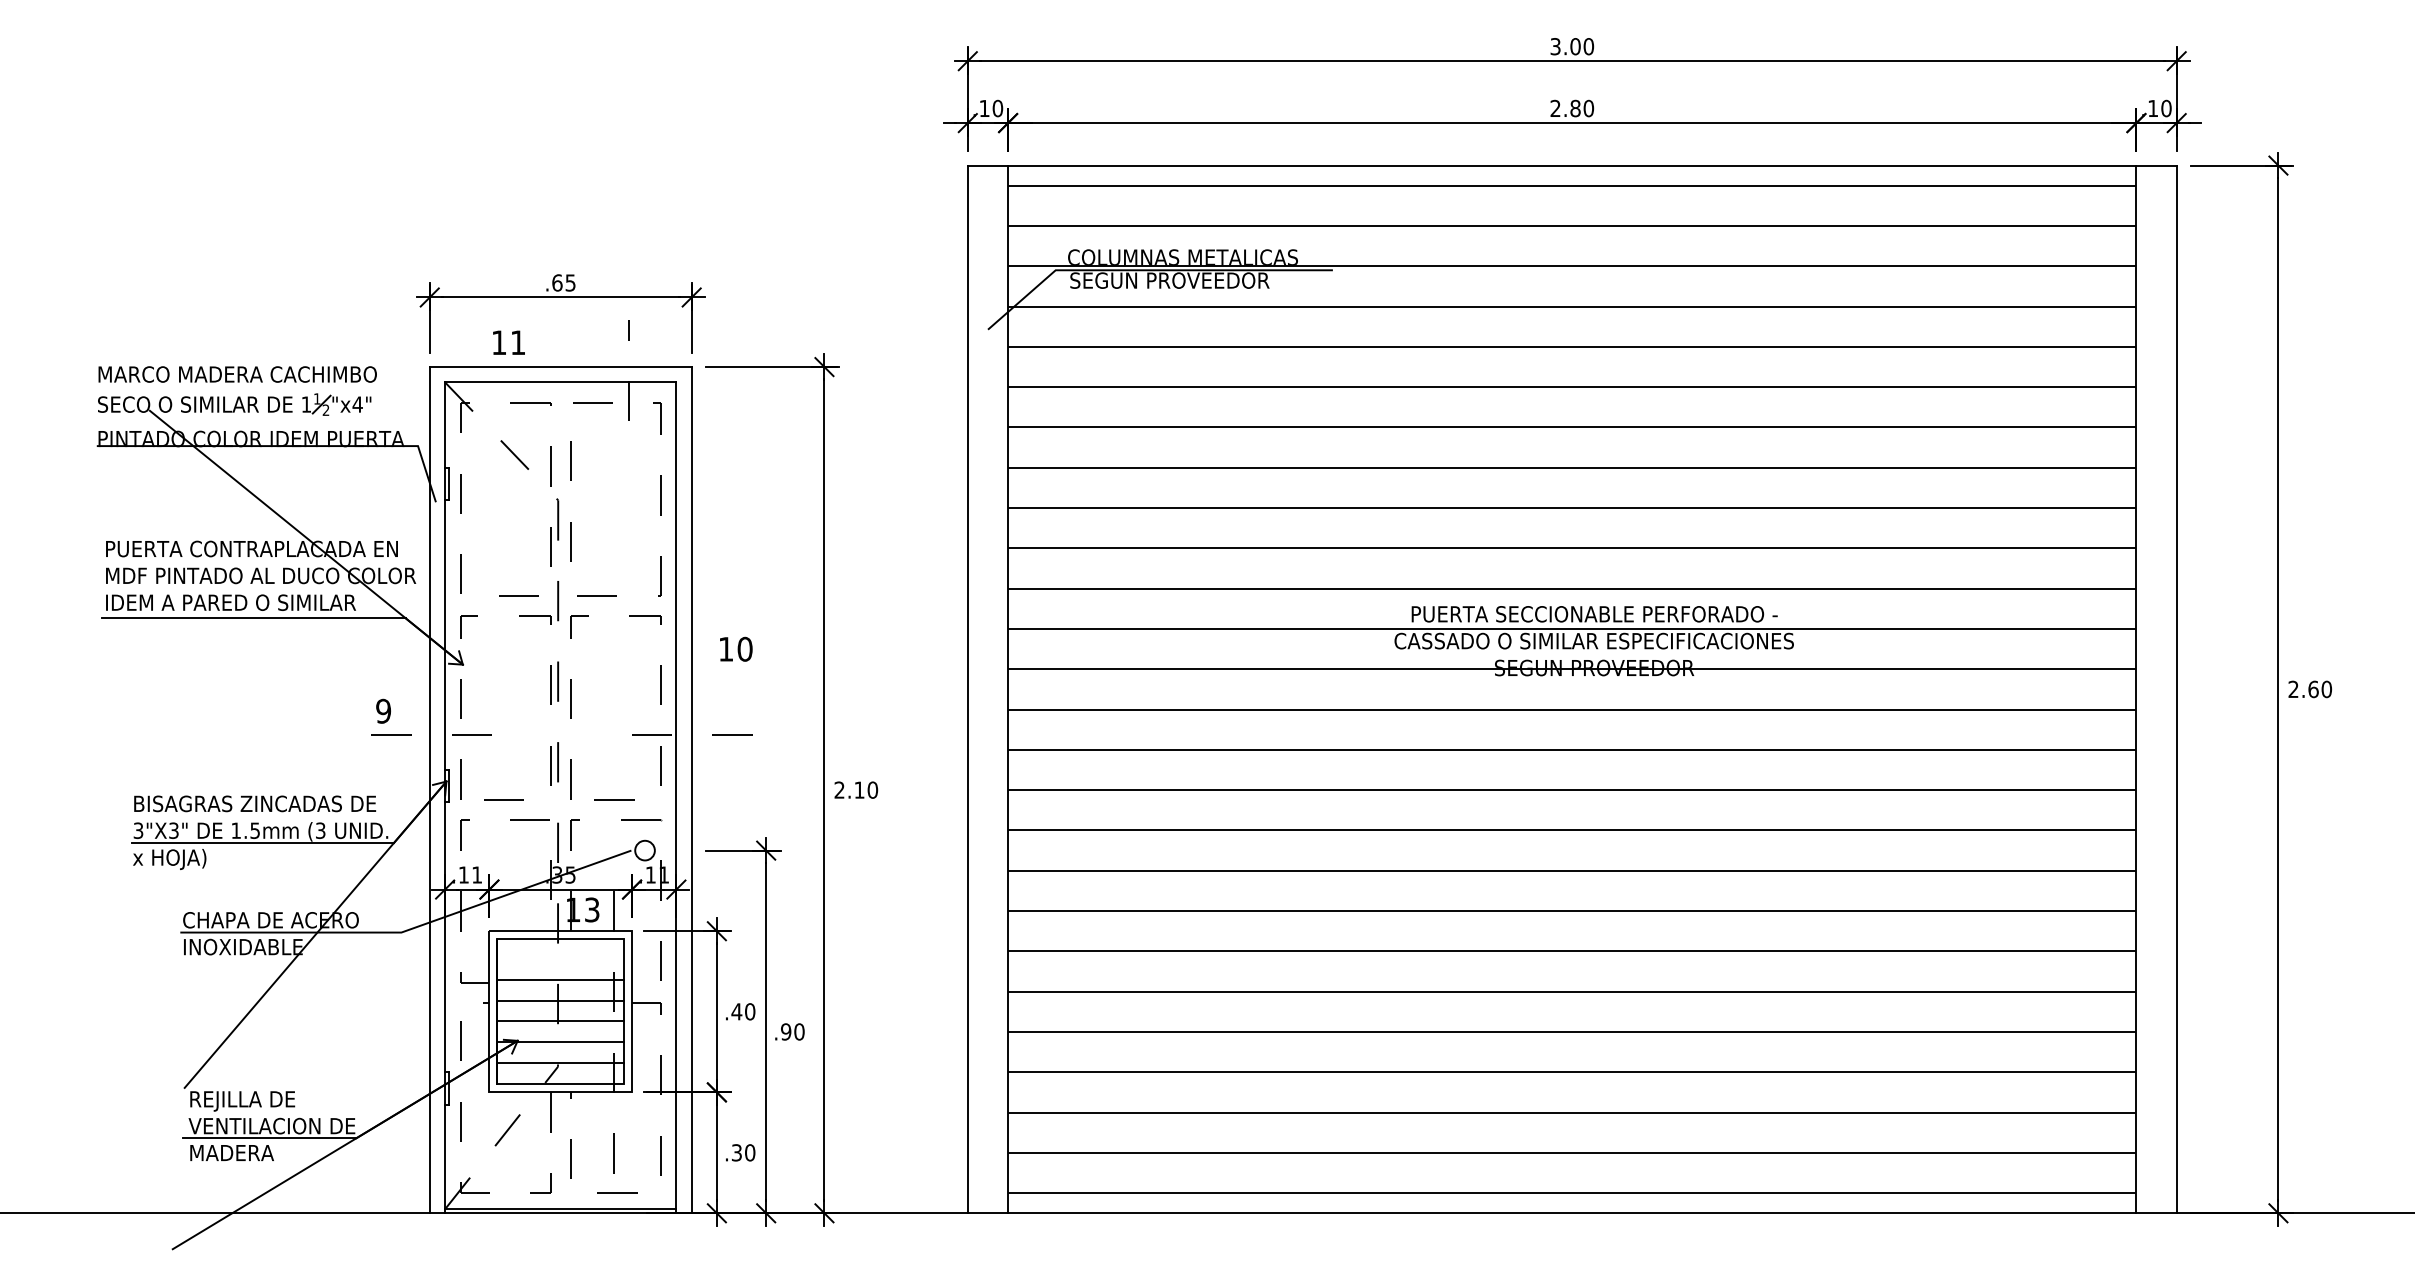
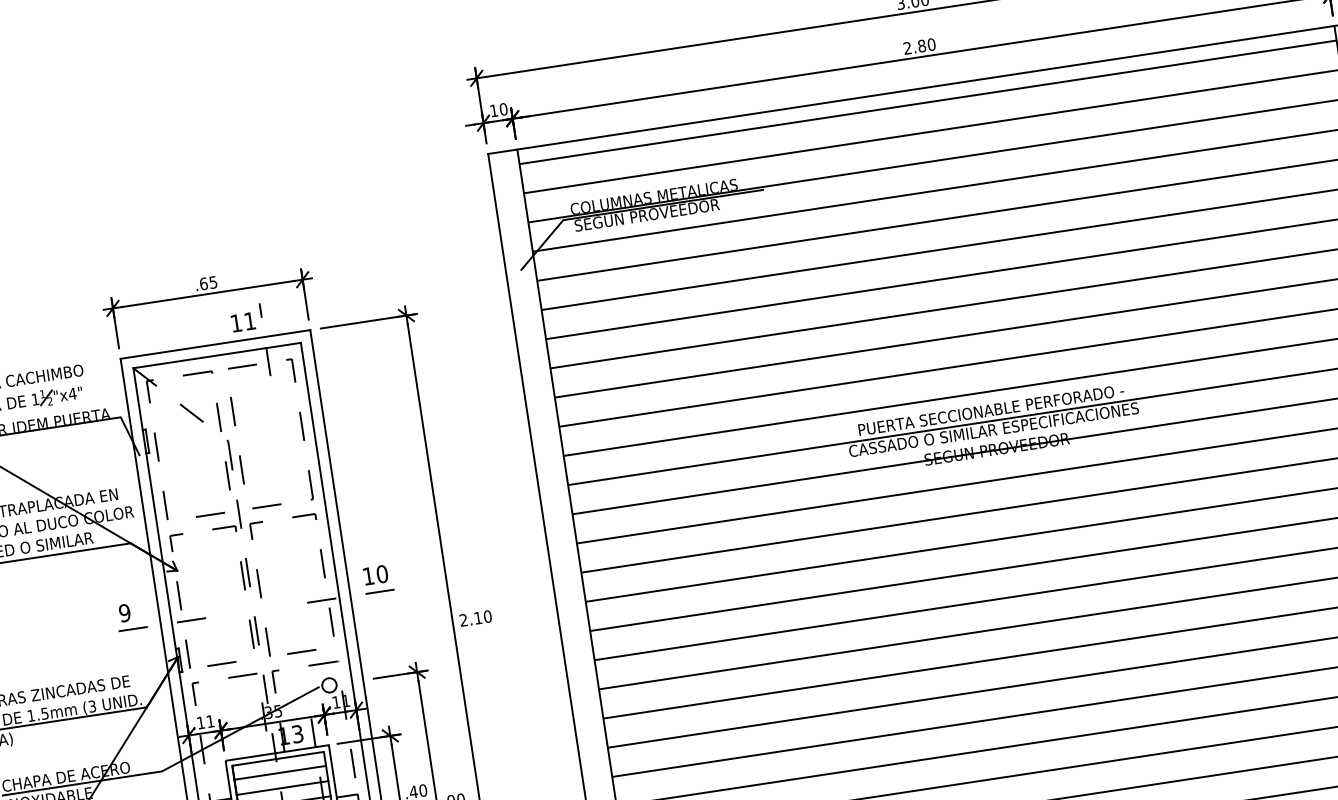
text: (508, 342) -> (243, 322), moved
text: (736, 648) -> (376, 574), moved
line: (560, 958) -> (280, 772), added

